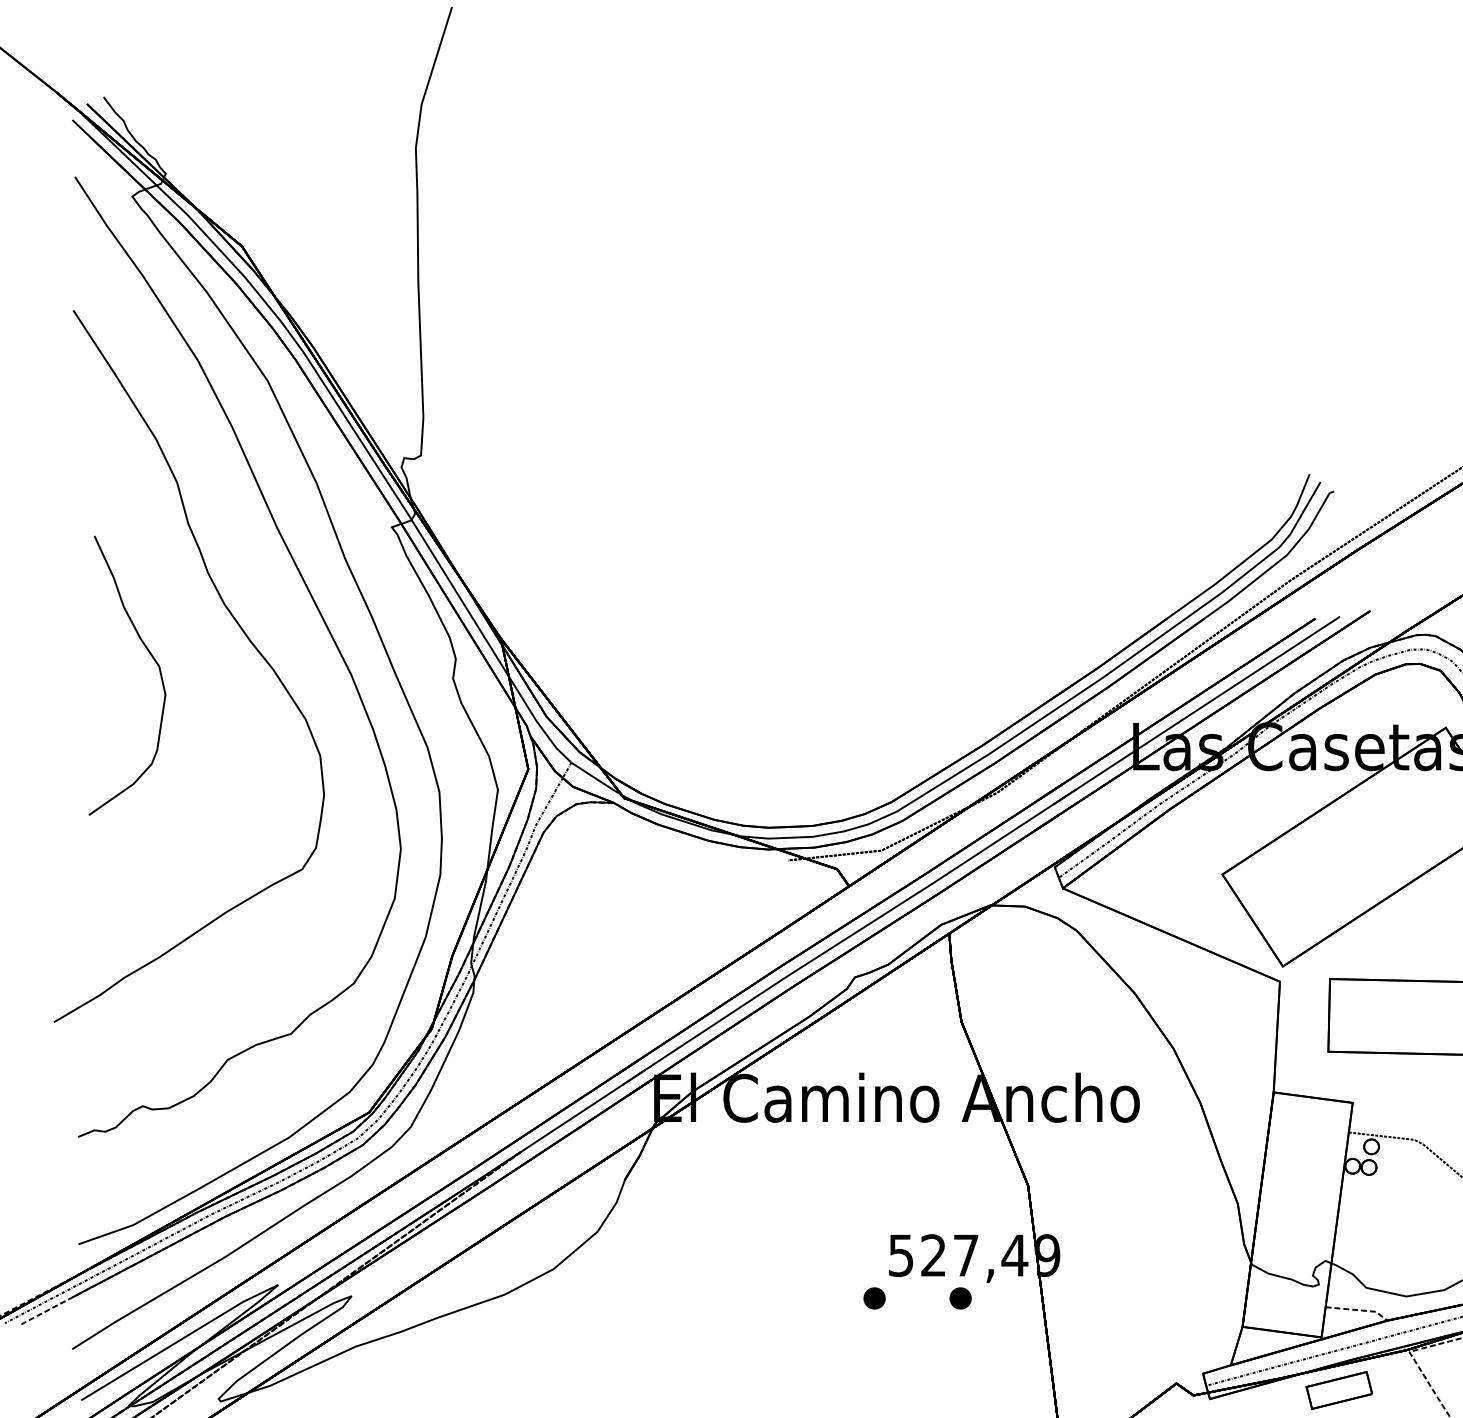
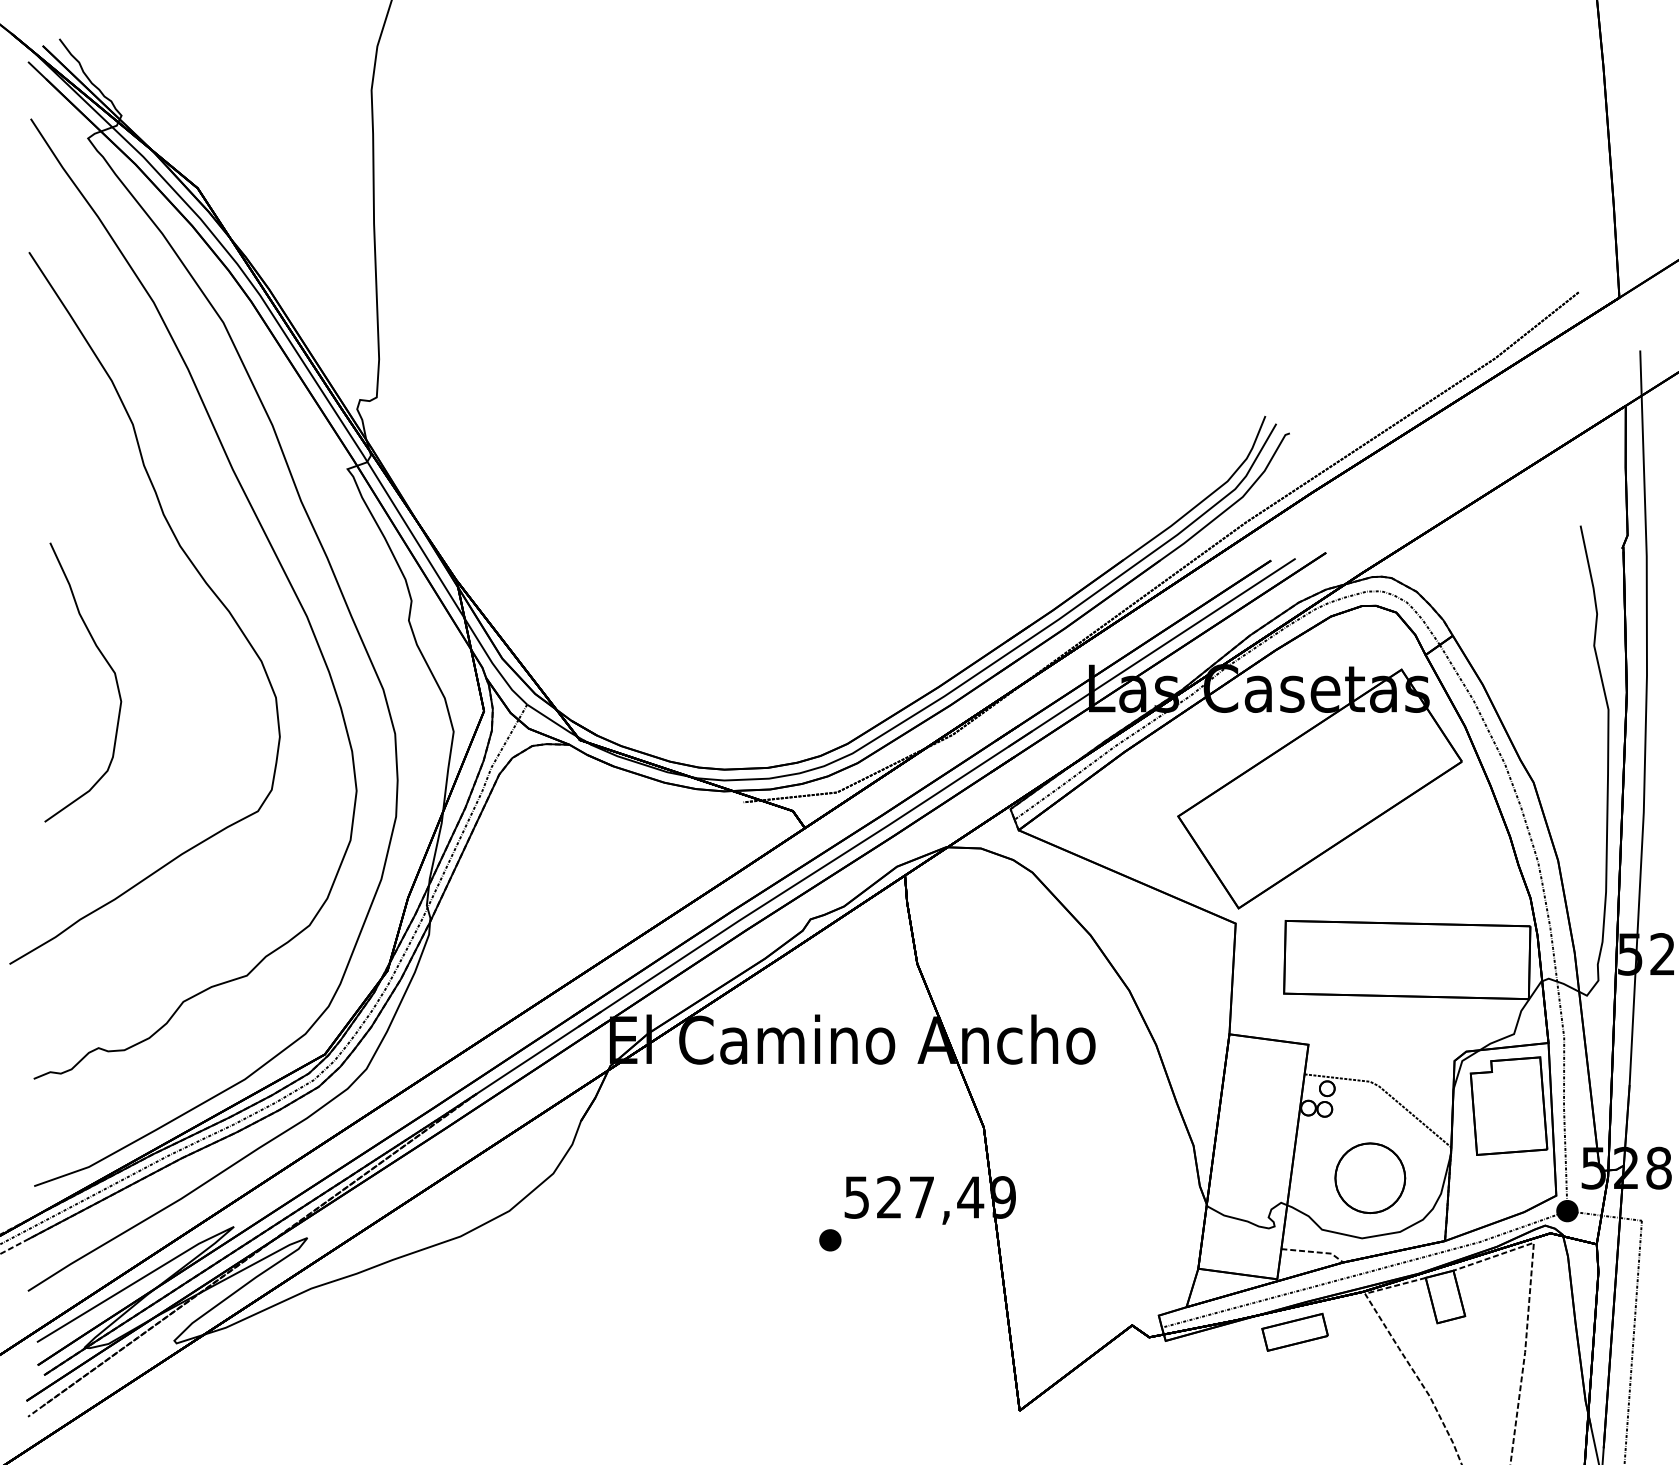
part: (152, 658) -> (108, 665), moved
part: (1414, 1236) -> (1370, 1178), added
part: (960, 1298) -> (916, 1240), removed

